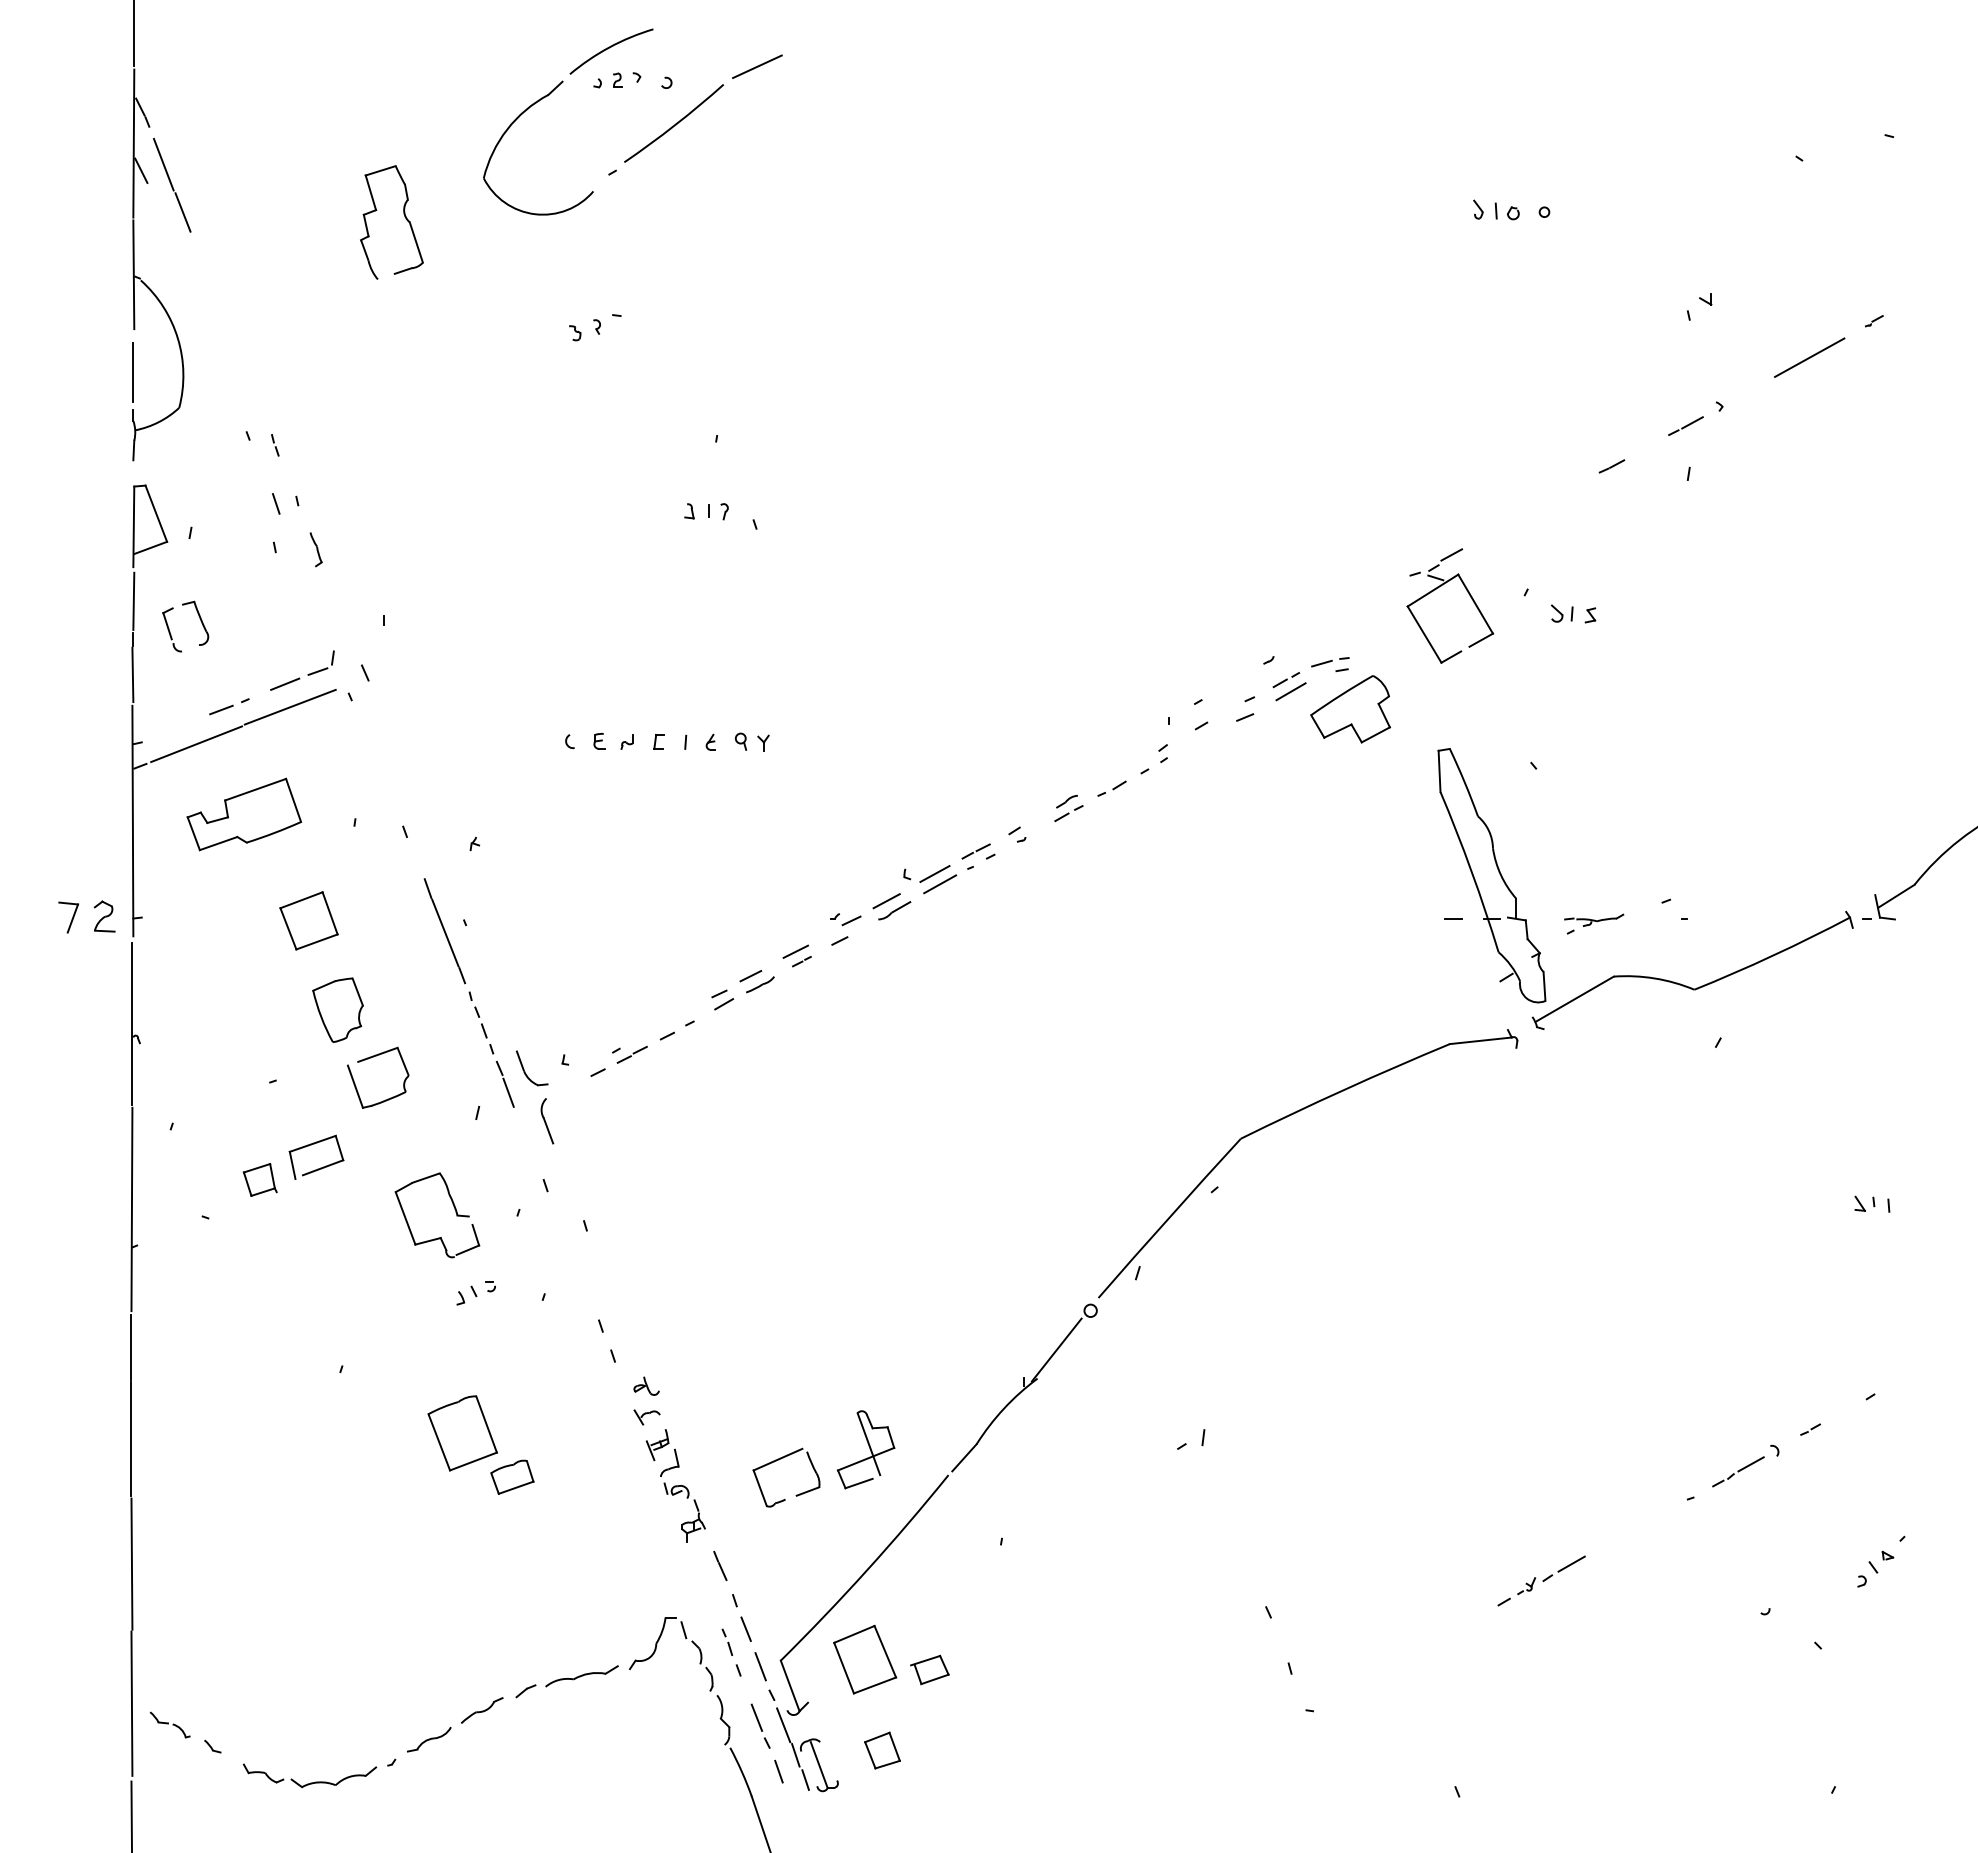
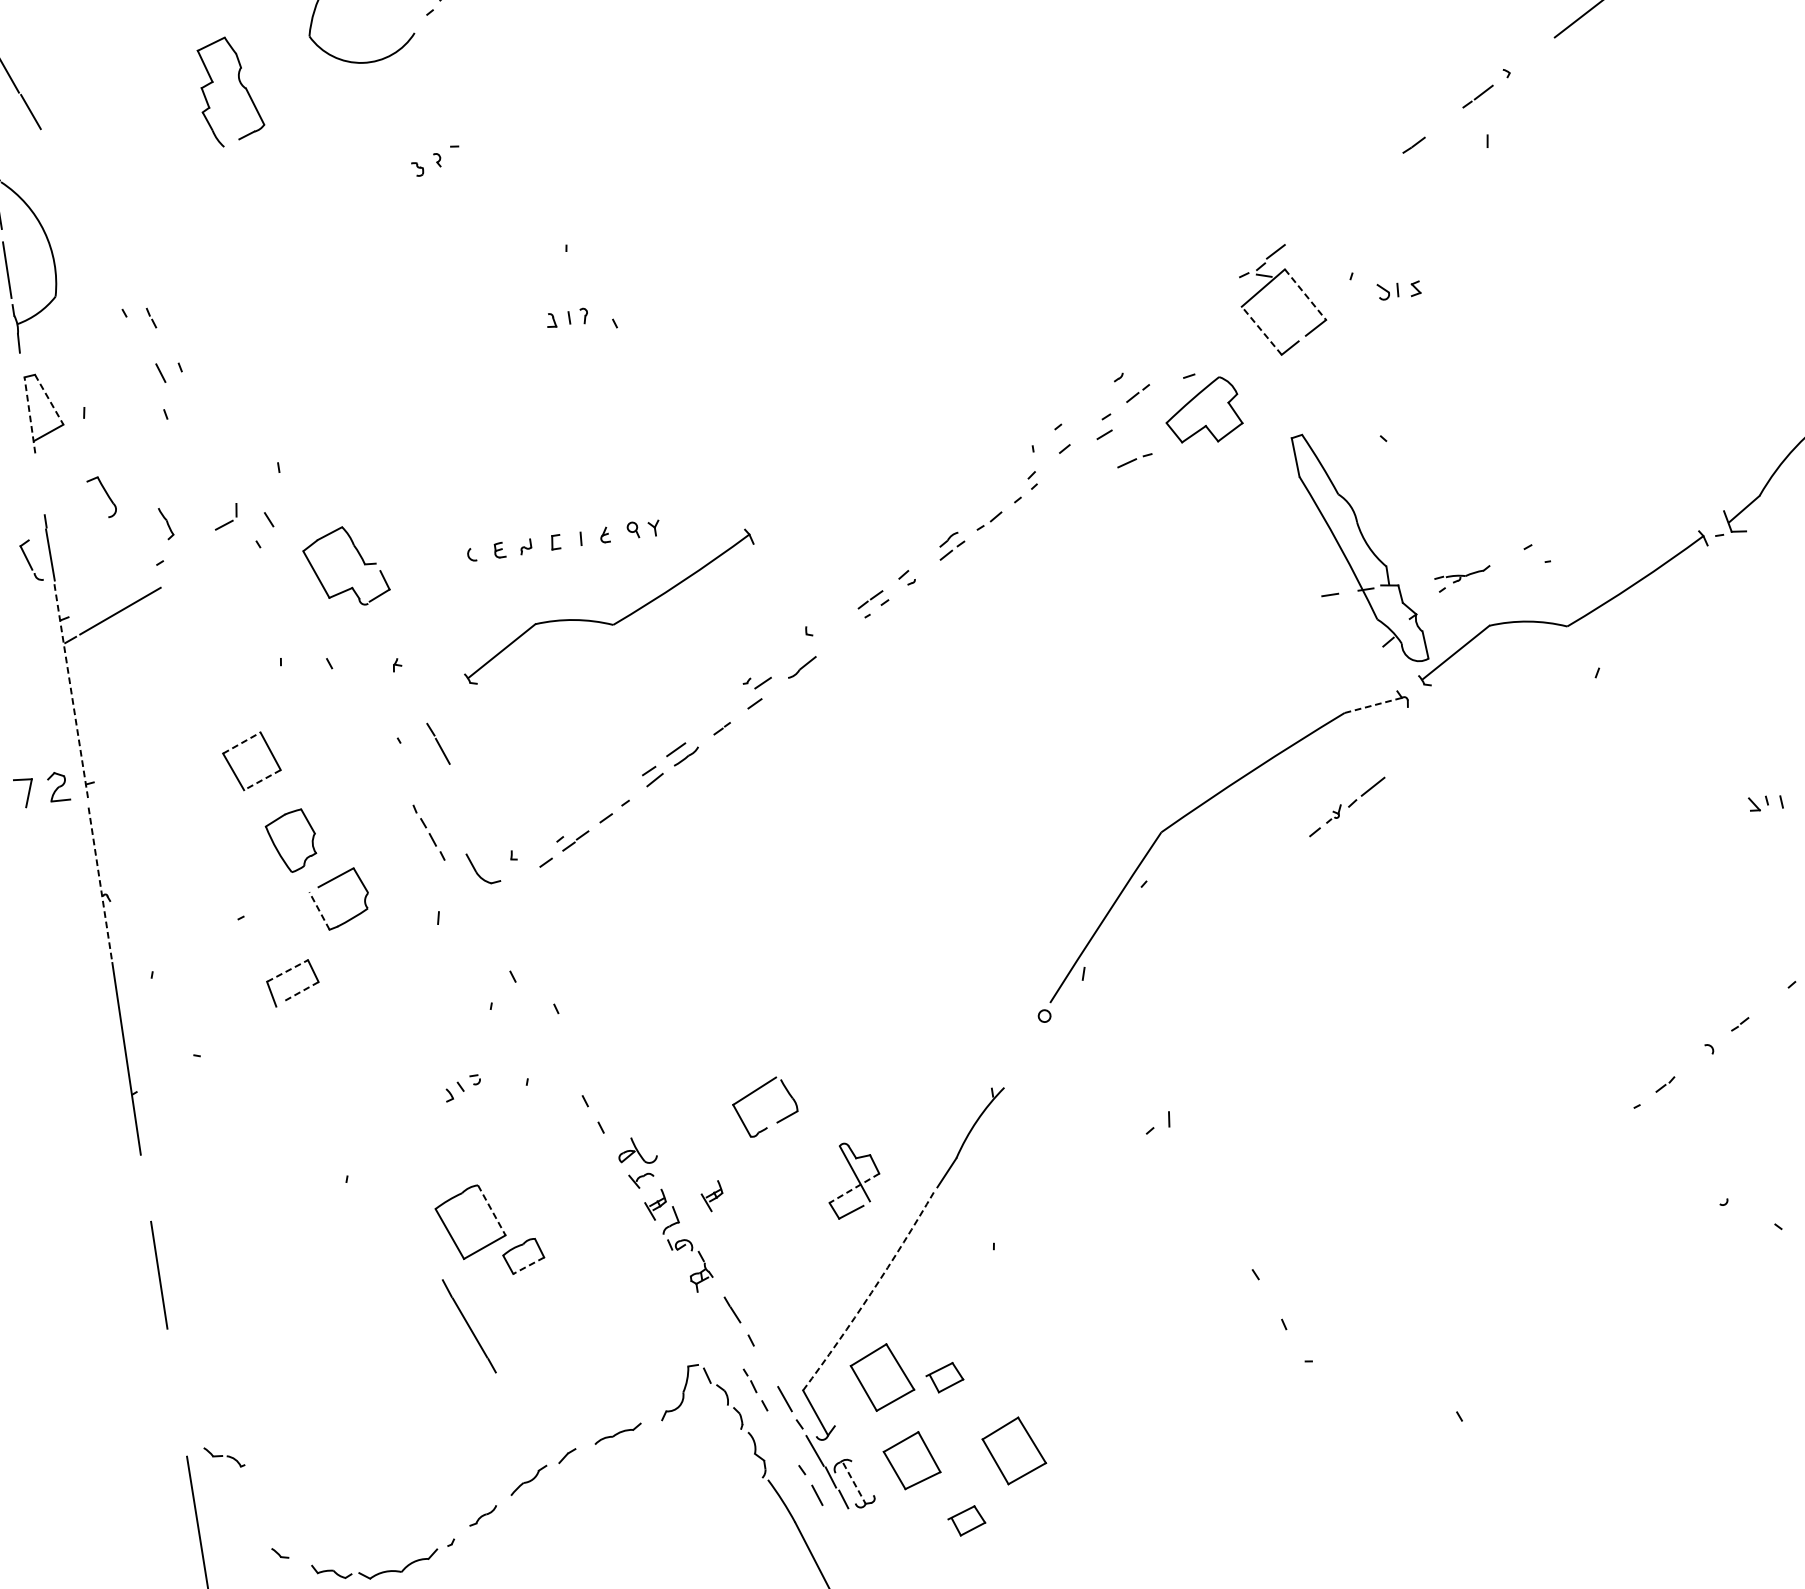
line: (156, 514) -> (49, 400), solid -> dashed
line: (133, 526) -> (29, 415), solid -> dashed
part: (315, 549) -> (165, 523), moved
line: (133, 600) -> (40, 484), removed
line: (1475, 604) -> (1305, 295), solid -> dashed
part: (171, 629) -> (30, 560), moved
line: (1424, 634) -> (1261, 330), solid -> dashed
part: (1330, 662) -> (1135, 460), moved
line: (285, 683) -> (195, 541), removed
line: (1290, 691) -> (1143, 403), removed
line: (289, 706) -> (202, 562), removed
line: (221, 709) -> (138, 574), removed
part: (244, 814) -> (175, 670), removed
line: (132, 821) -> (71, 693), solid -> dashed
part: (697, 832) -> (605, 622), added
line: (934, 873) -> (834, 626), removed
line: (940, 884) -> (841, 636), removed
line: (301, 900) -> (241, 743), solid -> dashed
line: (886, 901) -> (793, 659), removed
line: (444, 931) -> (469, 1326), moved
line: (317, 941) -> (262, 779), solid -> dashed
line: (795, 951) -> (714, 720), removed
line: (132, 1024) -> (100, 884), solid -> dashed
line: (1481, 1040) -> (1373, 705), solid -> dashed
line: (504, 1083) -> (437, 743), moved
line: (355, 1086) -> (319, 910), solid -> dashed
part: (547, 1121) -> (505, 916), removed
line: (313, 1143) -> (288, 970), solid -> dashed
line: (322, 1167) -> (300, 991), solid -> dashed
part: (259, 1179) -> (242, 1012), removed
part: (454, 1209) -> (361, 559), moved
line: (131, 1346) -> (145, 1188), removed
line: (1056, 1349) -> (1018, 1057), removed
part: (646, 1385) -> (636, 1150), size x1.6
line: (486, 1424) -> (491, 1210), solid -> dashed
part: (717, 1444) -> (712, 1195), added
part: (781, 1459) -> (757, 1090), moved
line: (865, 1459) -> (853, 1188), solid -> dashed
line: (1750, 1464) -> (1688, 1065), removed
line: (515, 1487) -> (528, 1265), solid -> dashed
line: (131, 1563) -> (177, 1392), removed
arc: (867, 1570) -> (871, 1293), solid -> dashed
part: (1541, 1580) -> (1347, 806), moved
line: (745, 1628) -> (765, 1365), removed
part: (581, 1676) -> (617, 1434), size x0.7
line: (756, 1717) -> (788, 1447), removed
part: (169, 1724) -> (223, 1456), moved
part: (429, 1739) -> (483, 1515), size x0.7
part: (882, 1750) -> (911, 1460), size x1.6
part: (990, 1756) -> (1014, 1450), added
line: (819, 1765) -> (854, 1483), solid -> dashed
part: (929, 1821) -> (966, 1520), added

